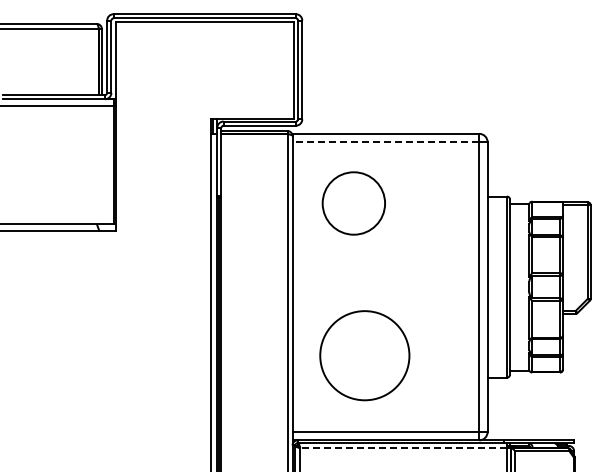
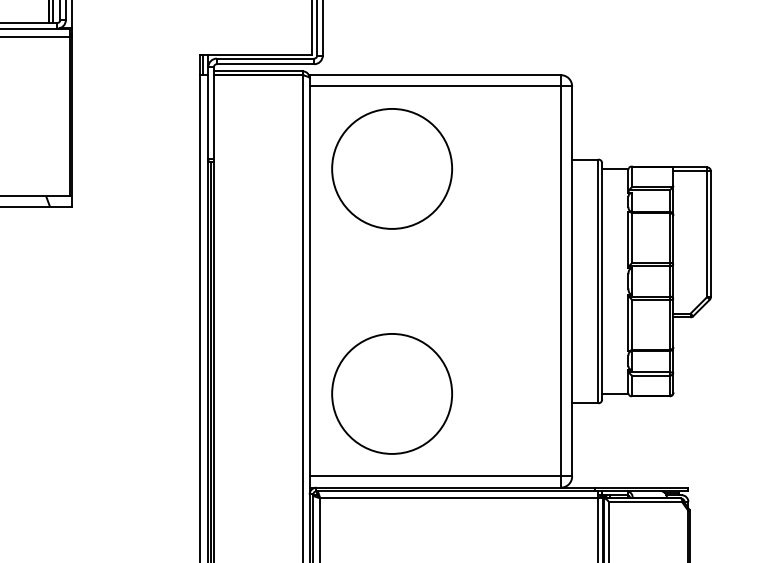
line: (385, 142) -> (434, 86), dashed -> solid
circle: (353, 203) -> (391, 168), size x1.43
circle: (364, 355) -> (391, 393), moved
line: (403, 448) -> (458, 498), dashed -> solid

